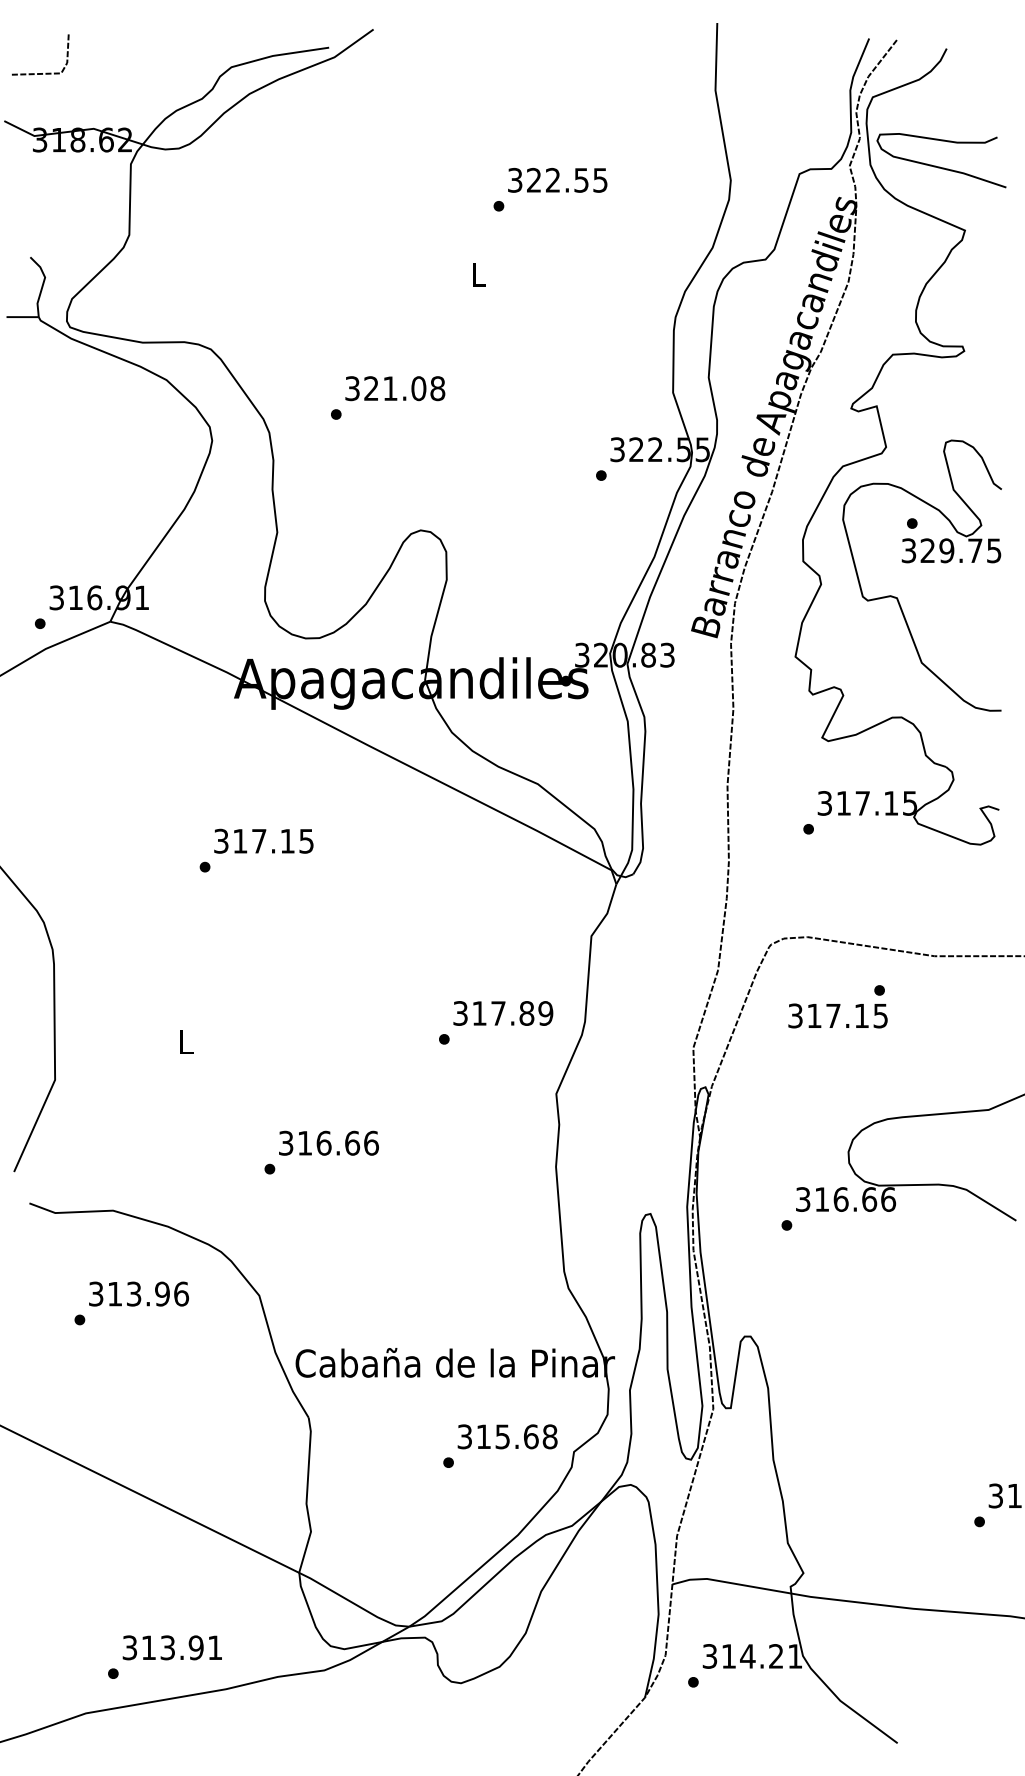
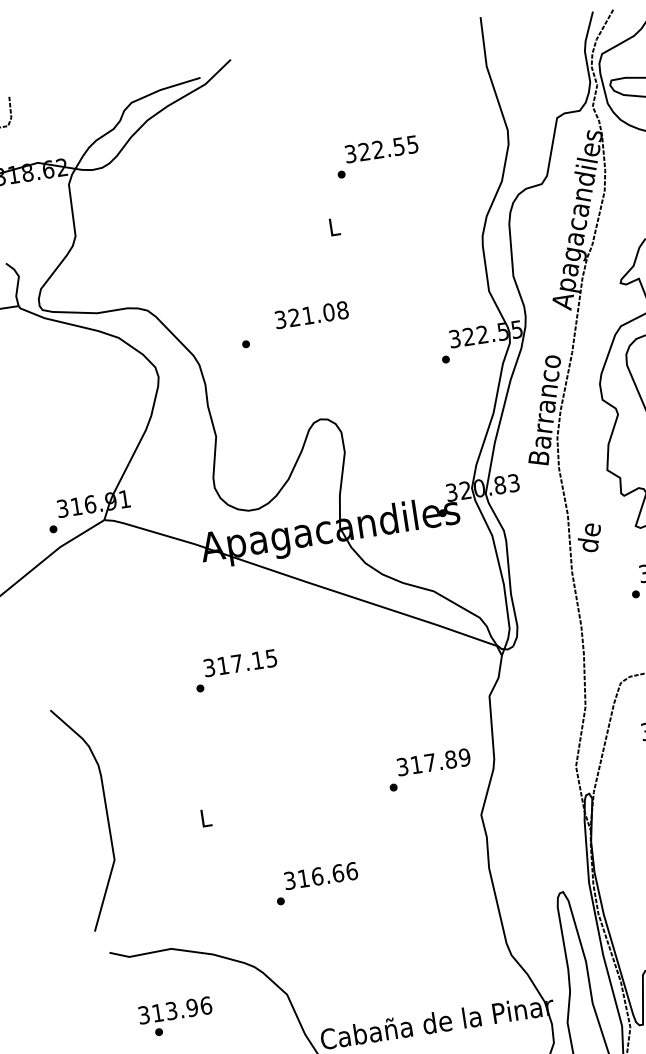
text: (395, 388) -> (311, 314), moved
text: (758, 457) -> (590, 538), moved
text: (139, 1293) -> (175, 1009), moved

